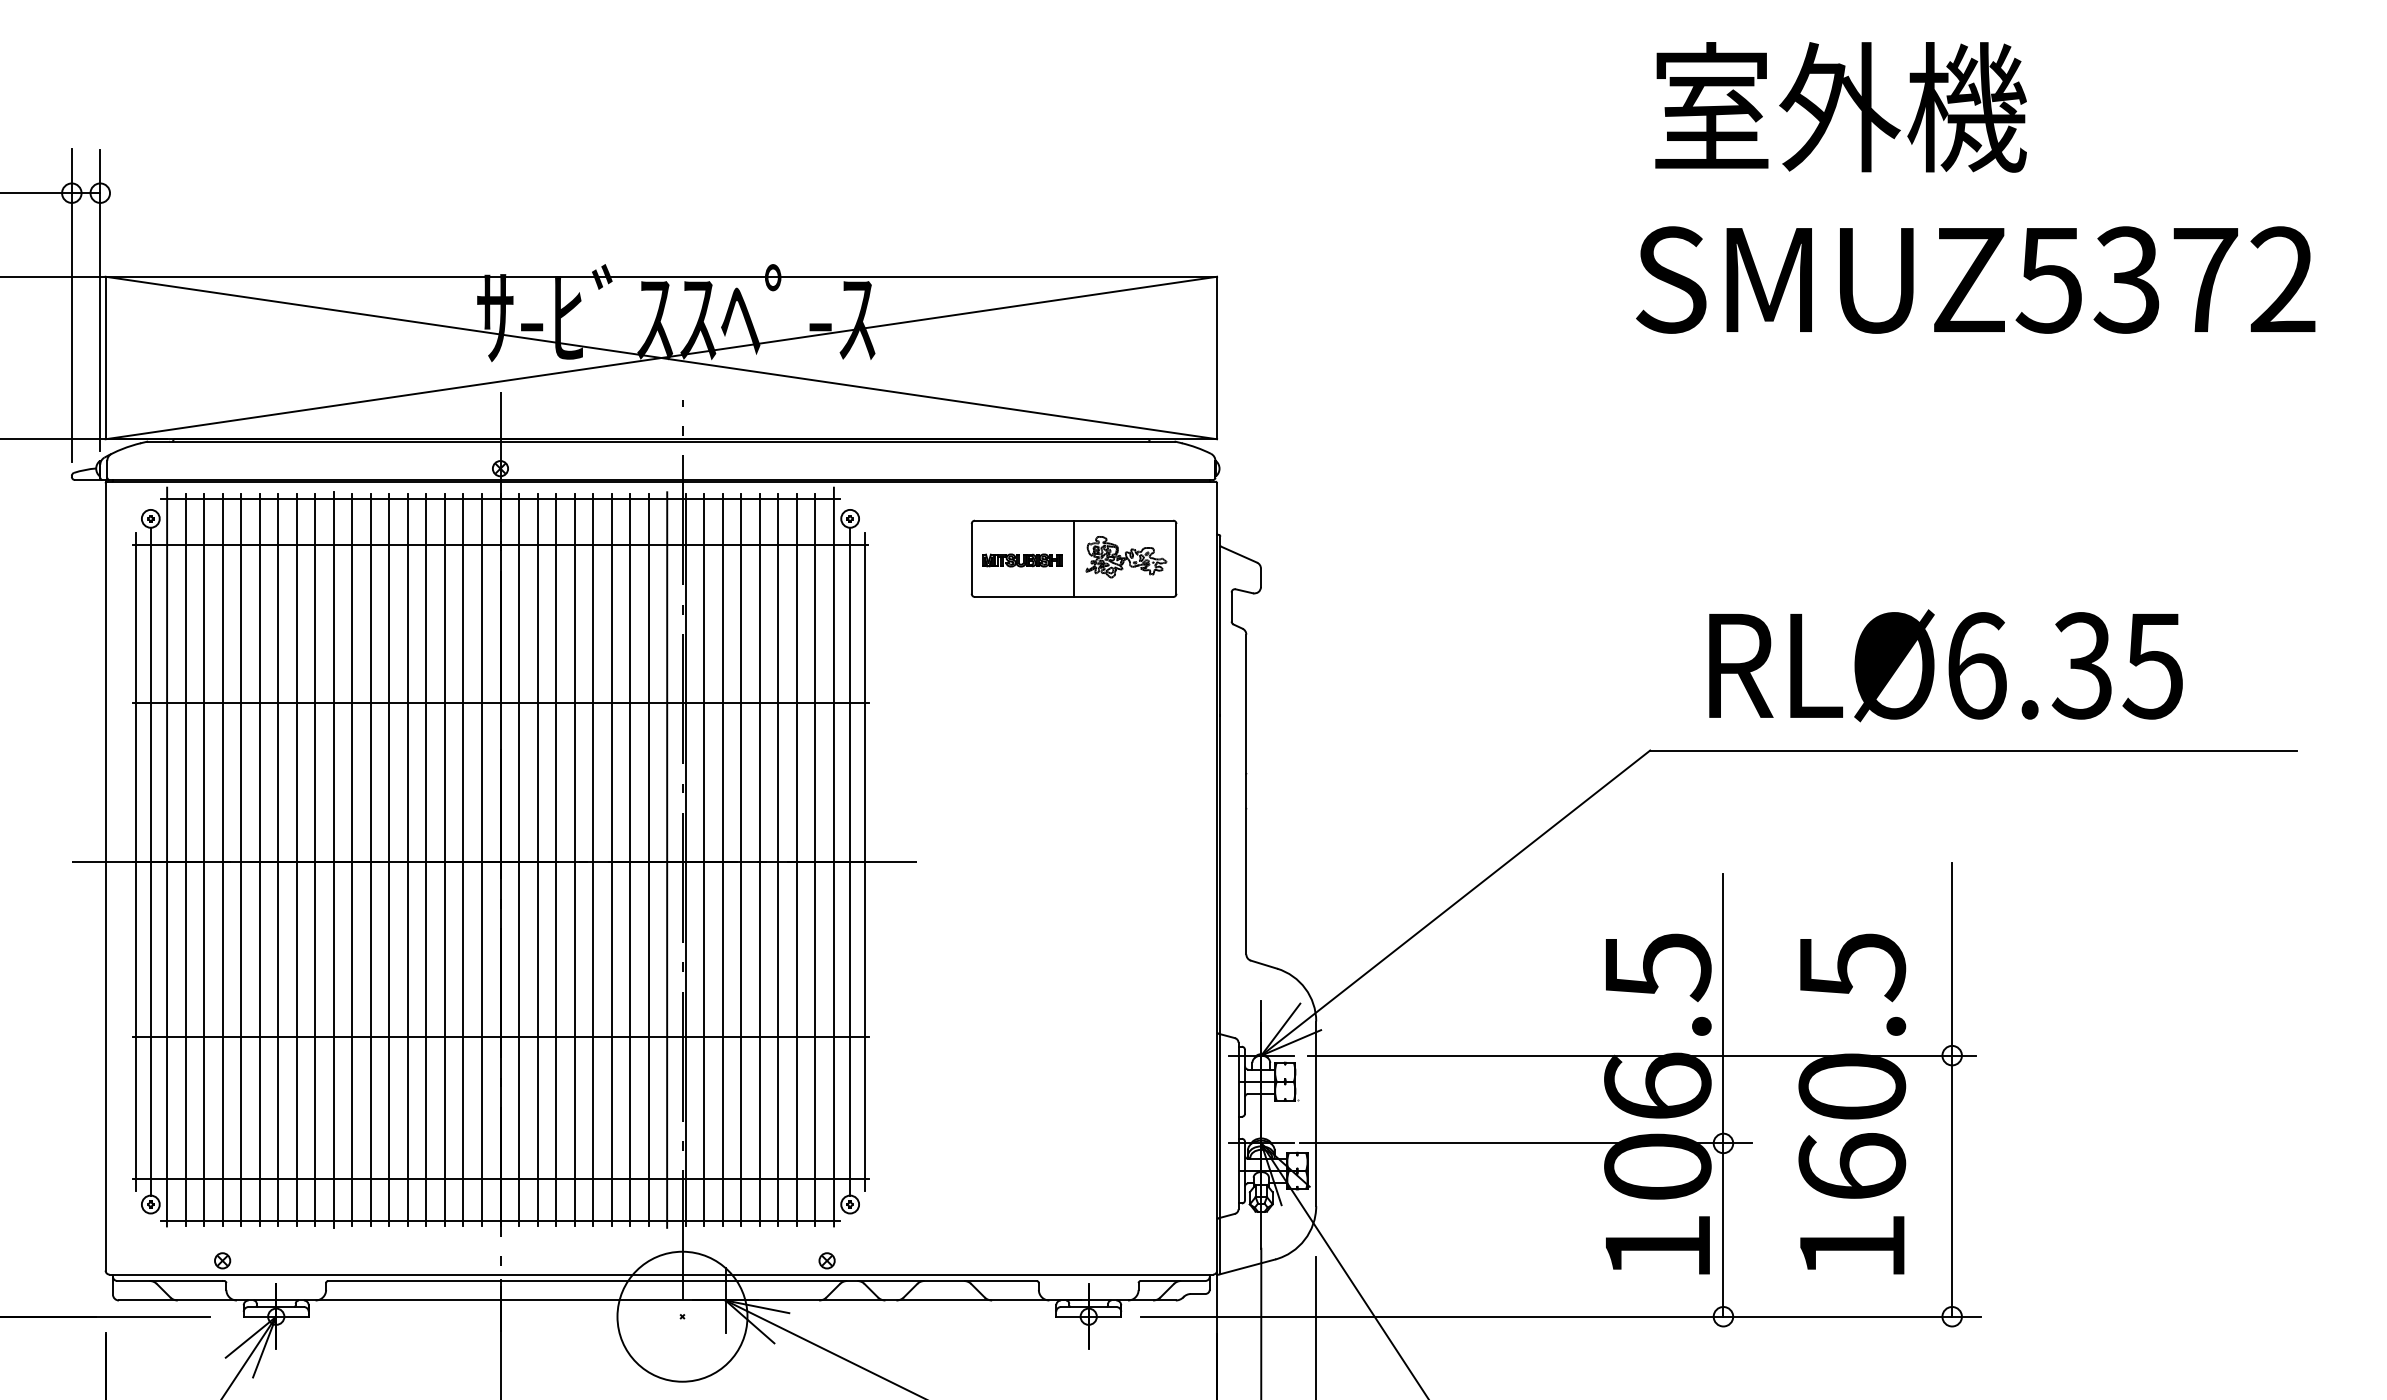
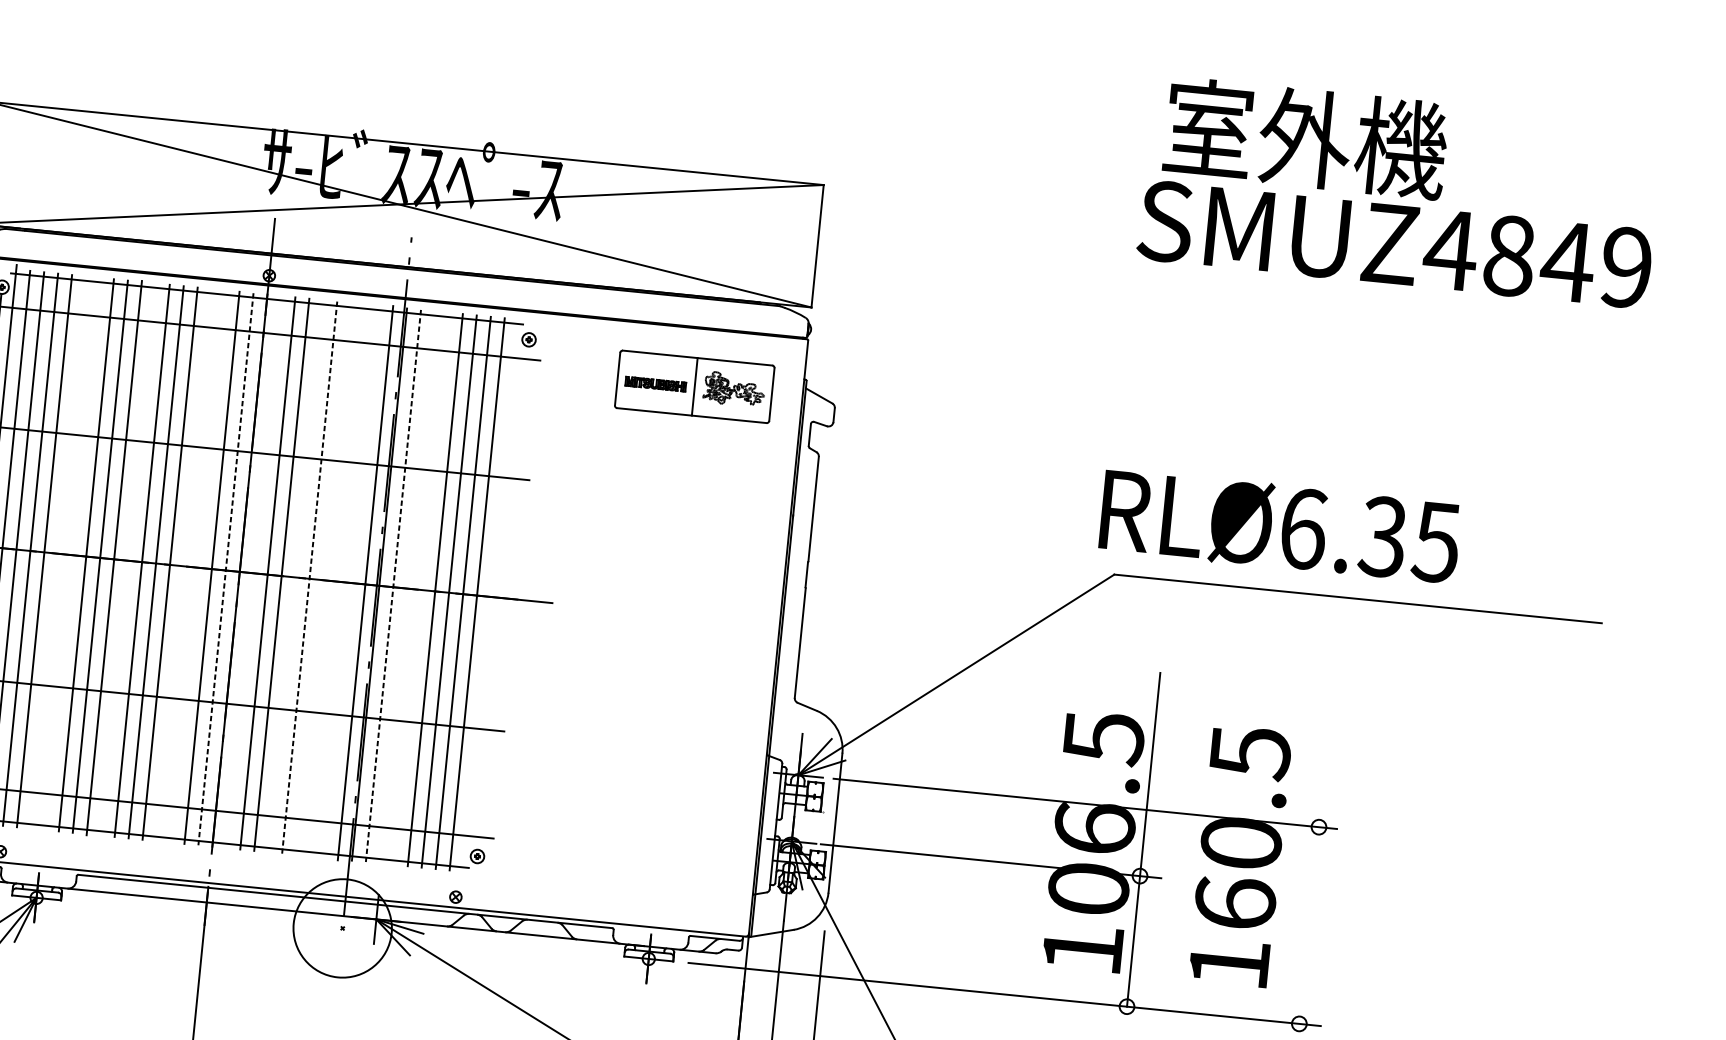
text: (1840, 107) -> (1305, 138), moved
text: (2164, 279) -> (1537, 258), SMUZ5372 -> SMUZ4849
text: (1945, 665) -> (1280, 526), moved
line: (833, 856) -> (491, 593), removed
line: (259, 859) -> (58, 552), removed
line: (278, 859) -> (72, 553), removed
line: (352, 859) -> (128, 559), removed
line: (426, 859) -> (184, 564), removed
line: (444, 859) -> (197, 566), removed
line: (519, 859) -> (254, 571), removed
line: (574, 859) -> (295, 575), removed
line: (611, 859) -> (323, 578), removed
line: (630, 859) -> (337, 580), removed
line: (648, 859) -> (351, 581), removed
line: (722, 859) -> (407, 586), removed
line: (741, 859) -> (421, 588), removed
line: (481, 860) -> (225, 569), solid -> dashed
line: (593, 860) -> (309, 577), solid -> dashed
line: (704, 860) -> (393, 586), solid -> dashed
line: (850, 861) -> (503, 598), removed
line: (864, 861) -> (514, 599), removed
line: (1952, 1089) -> (1316, 852), removed

